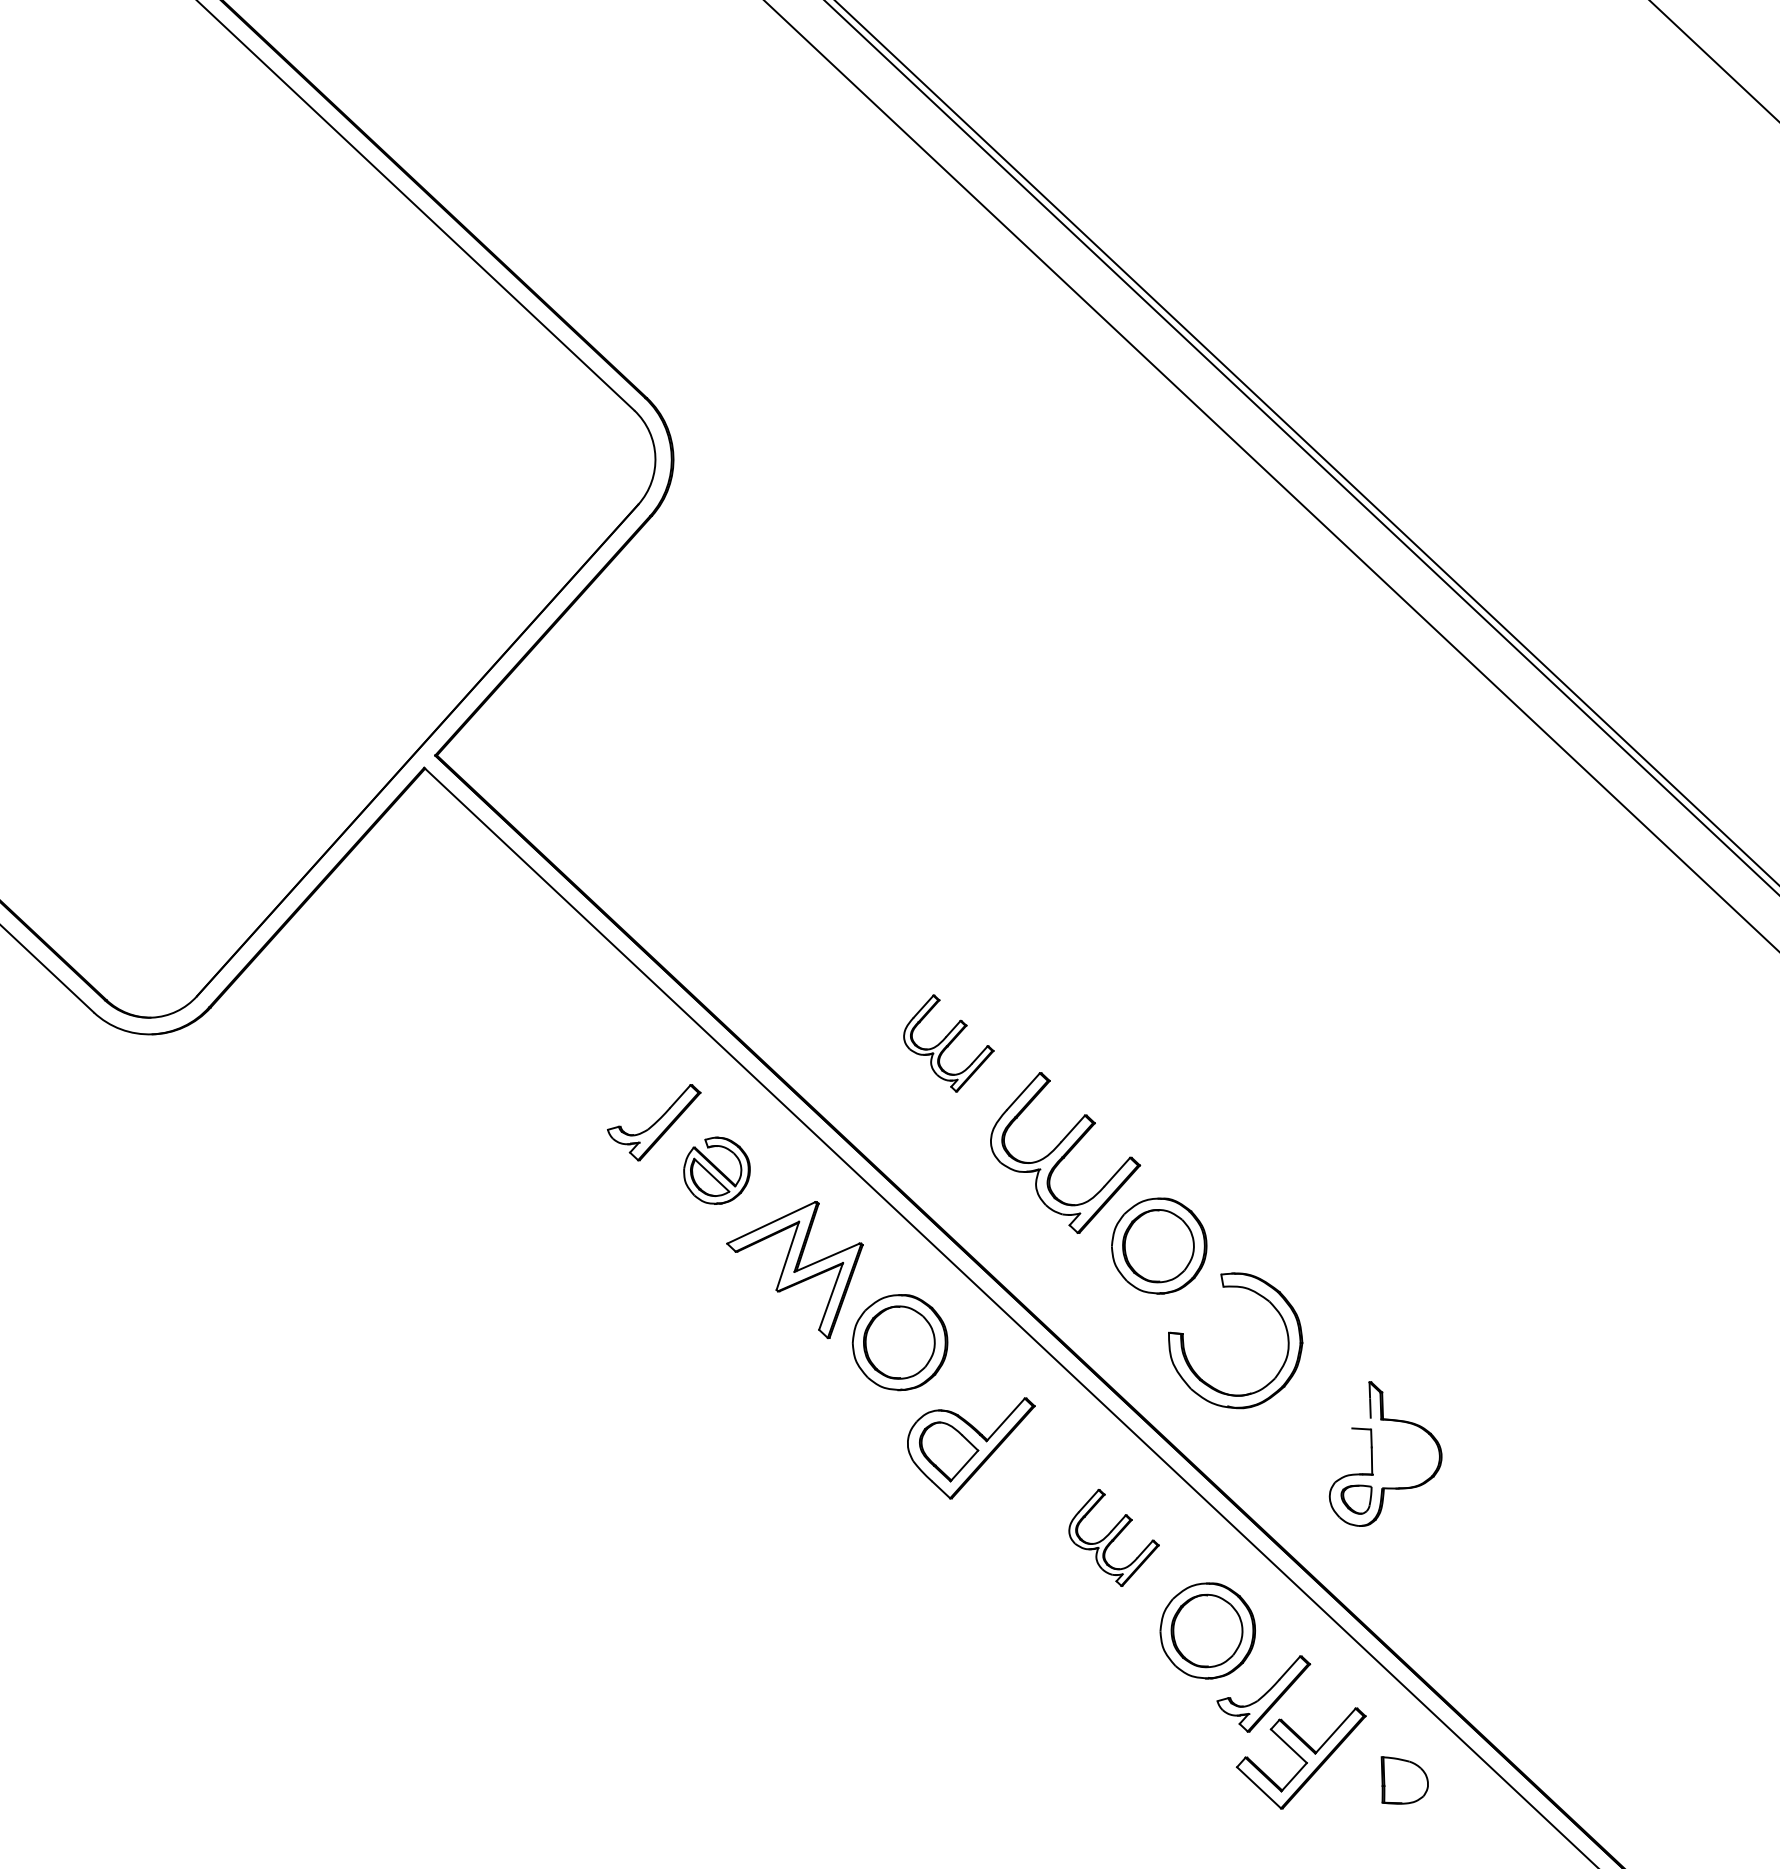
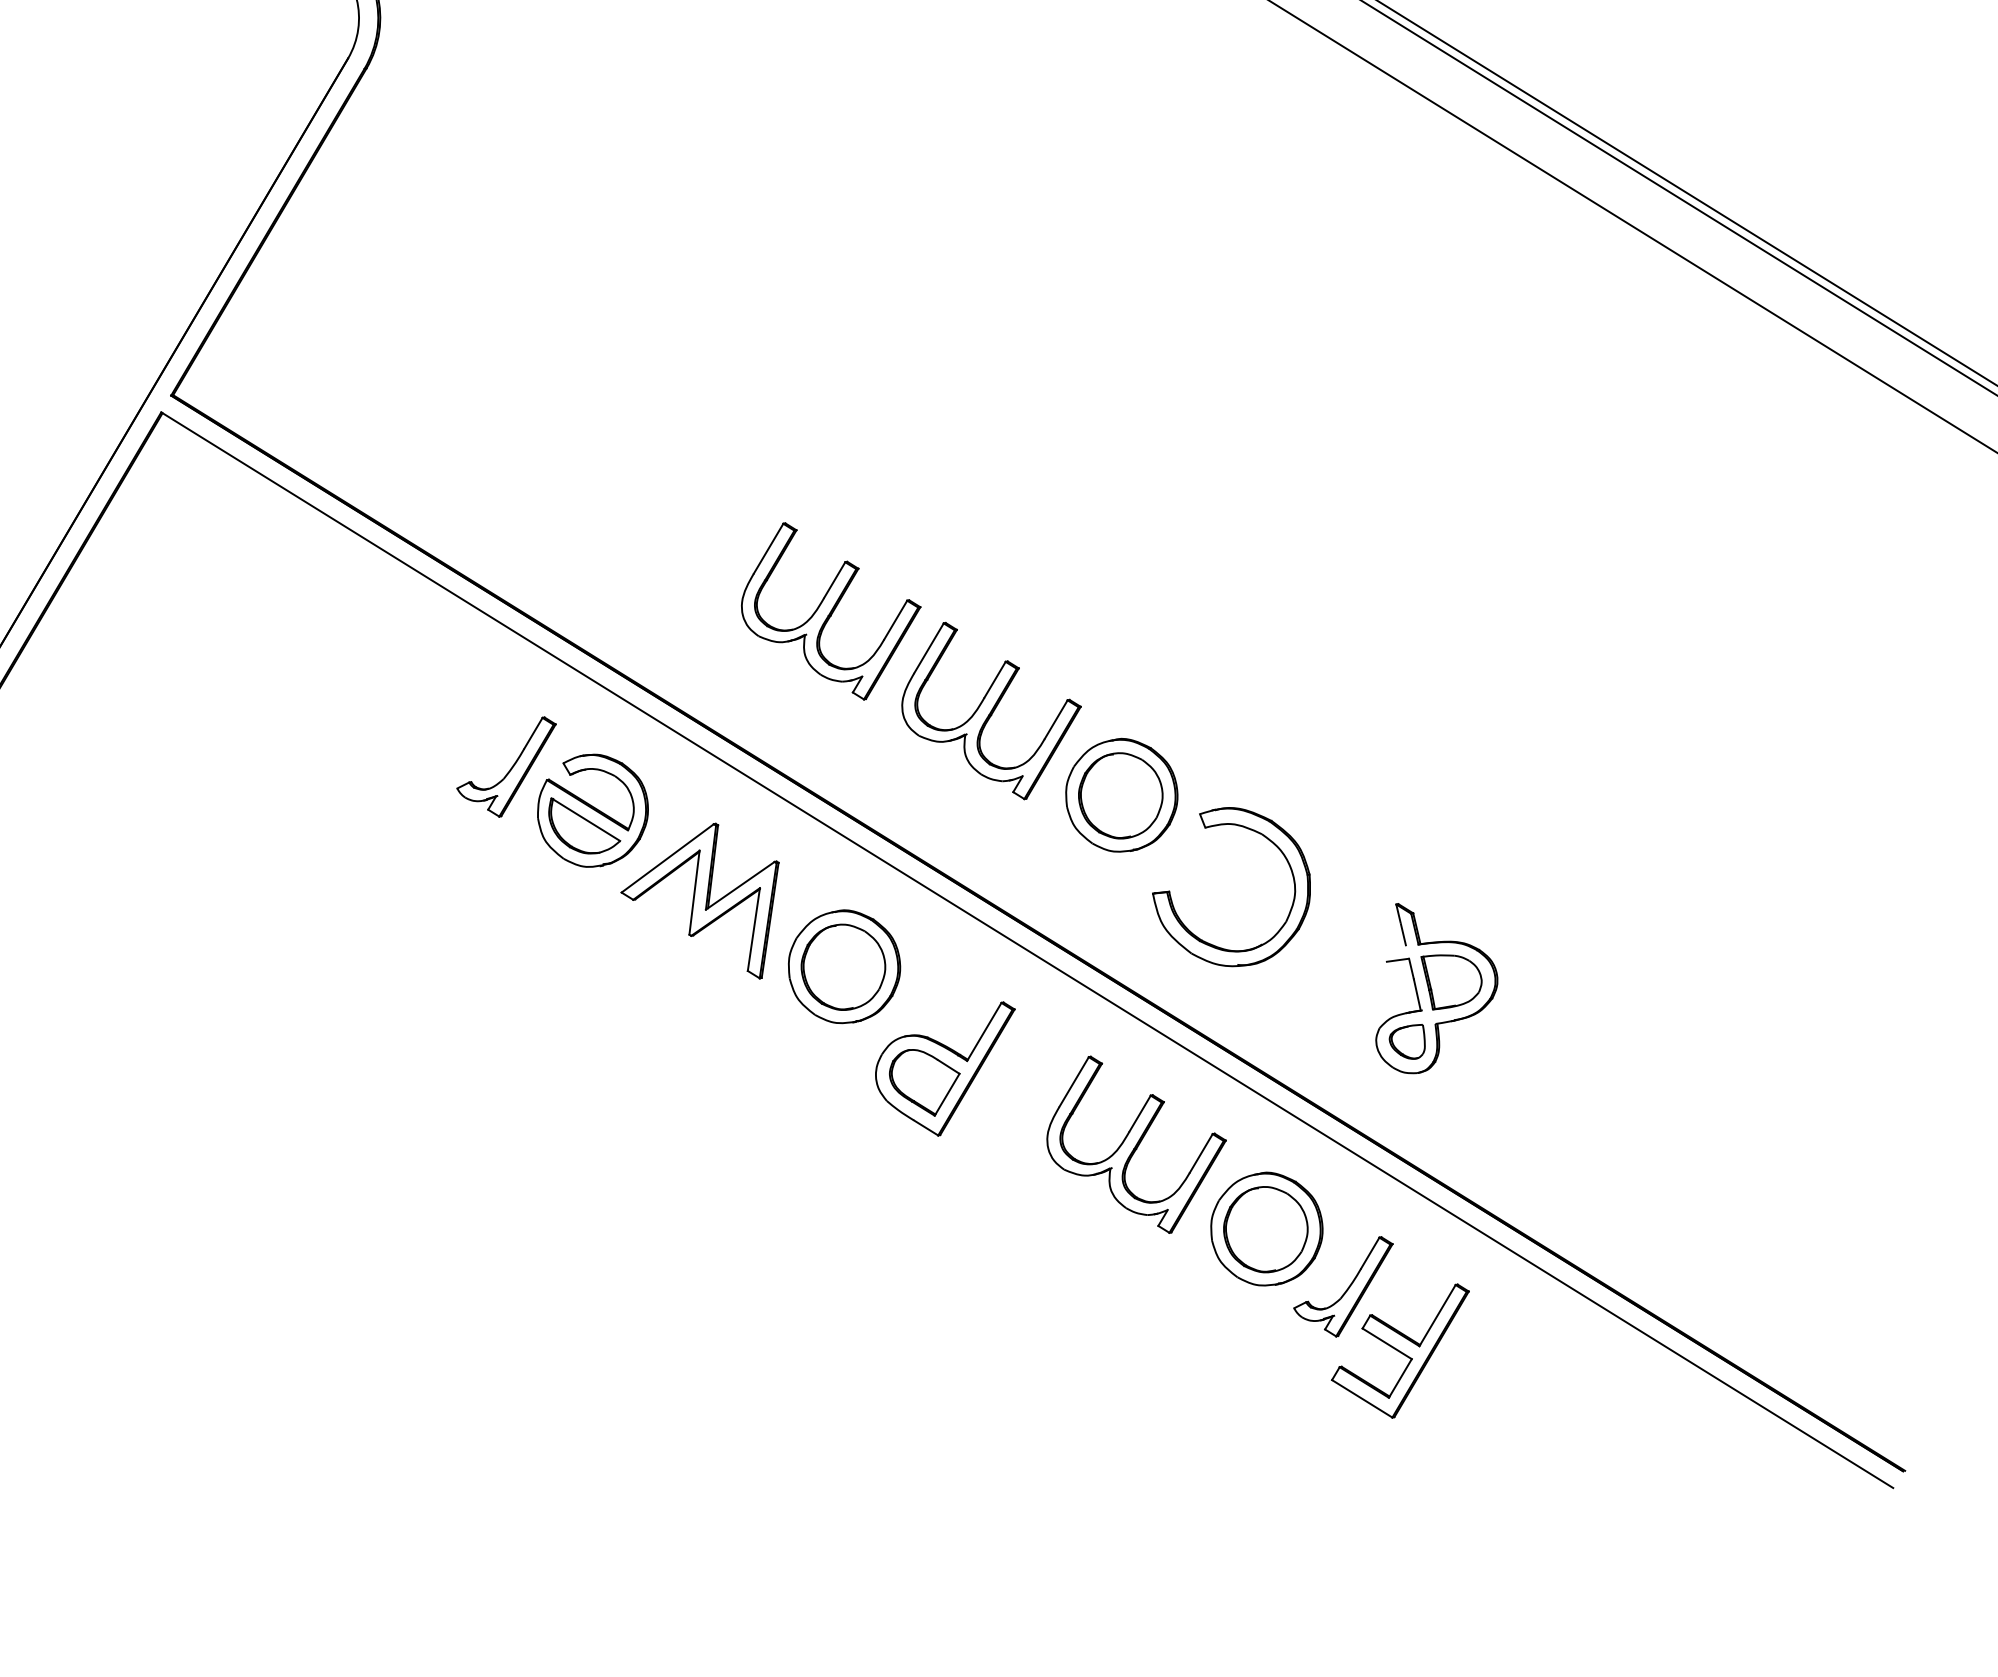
part: (948, 1043) -> (831, 610), size x1.67
part: (716, 1170) -> (592, 810), size x1.43
part: (1113, 1537) -> (1136, 1143), size x1.67
part: (1404, 1780) -> (1453, 978), moved

